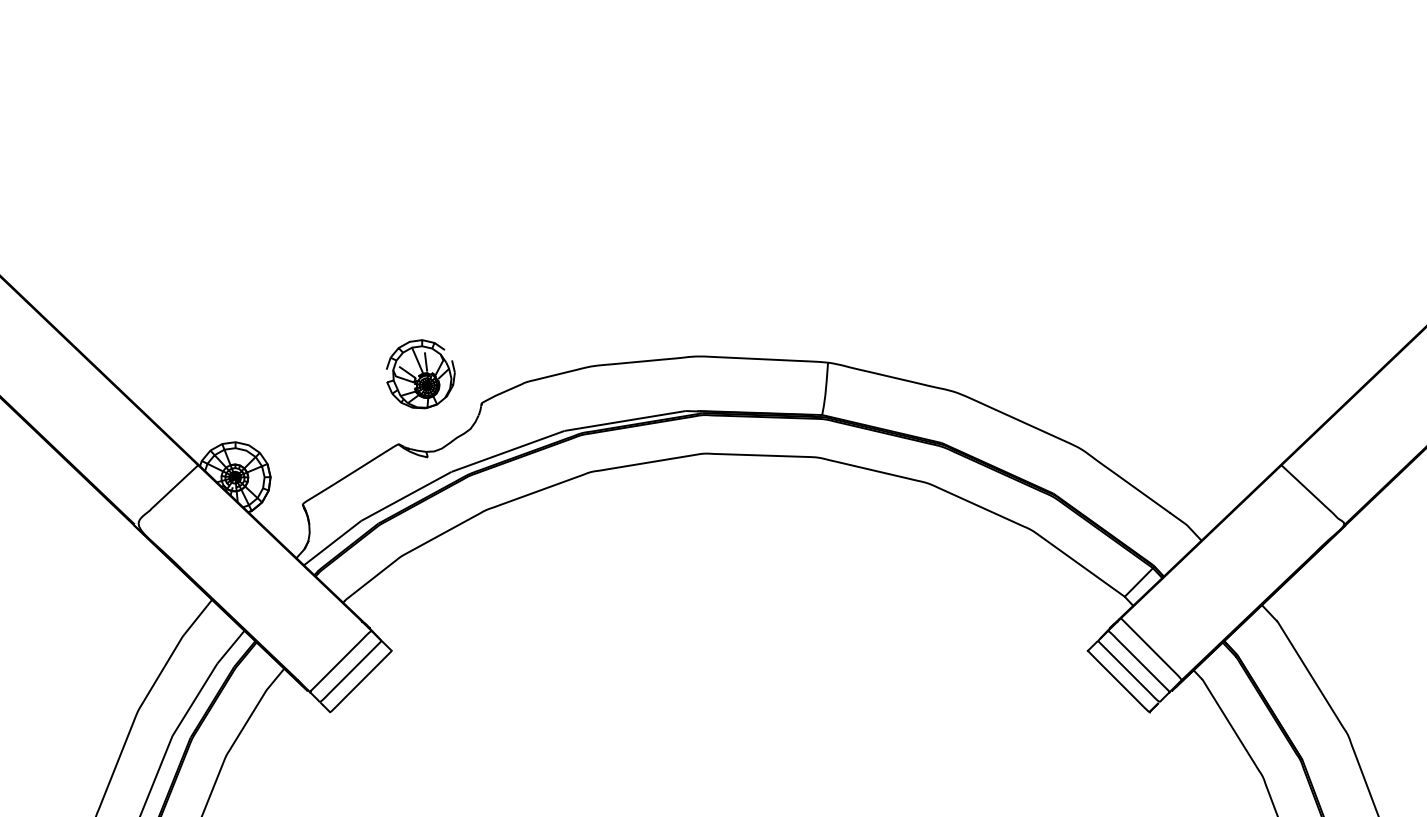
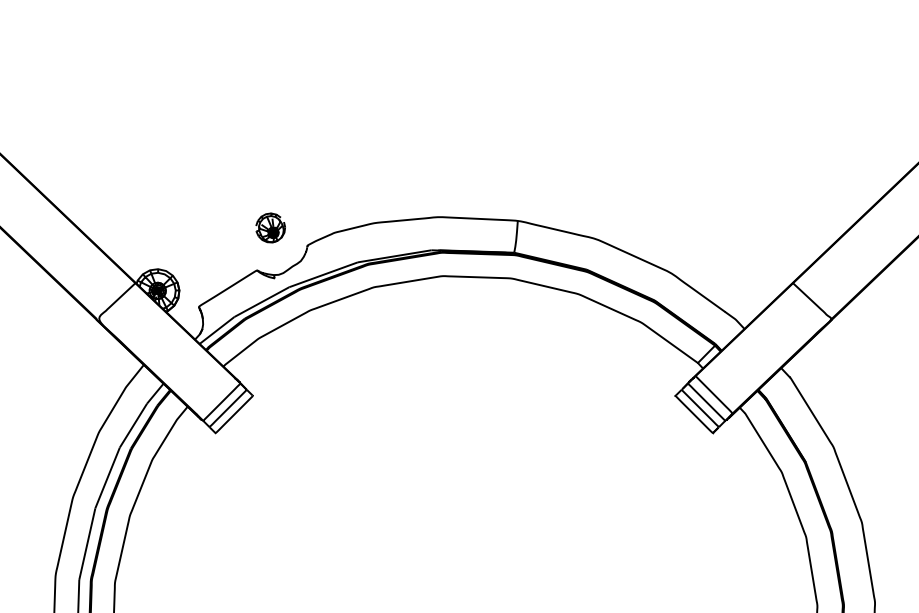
part: (420, 373) -> (270, 227), size x0.7

